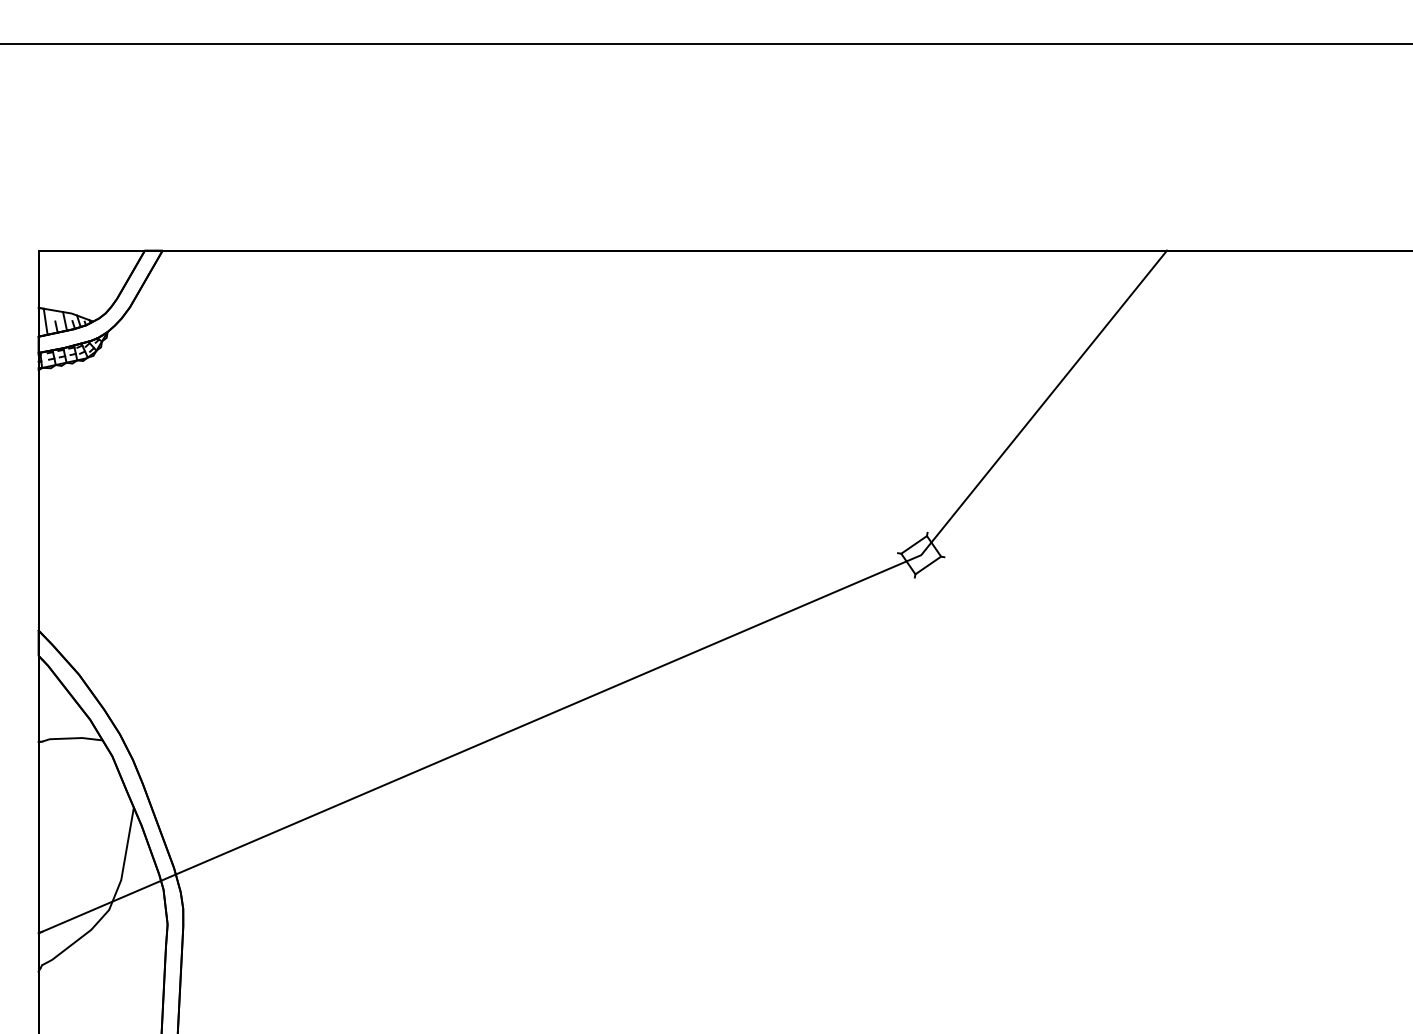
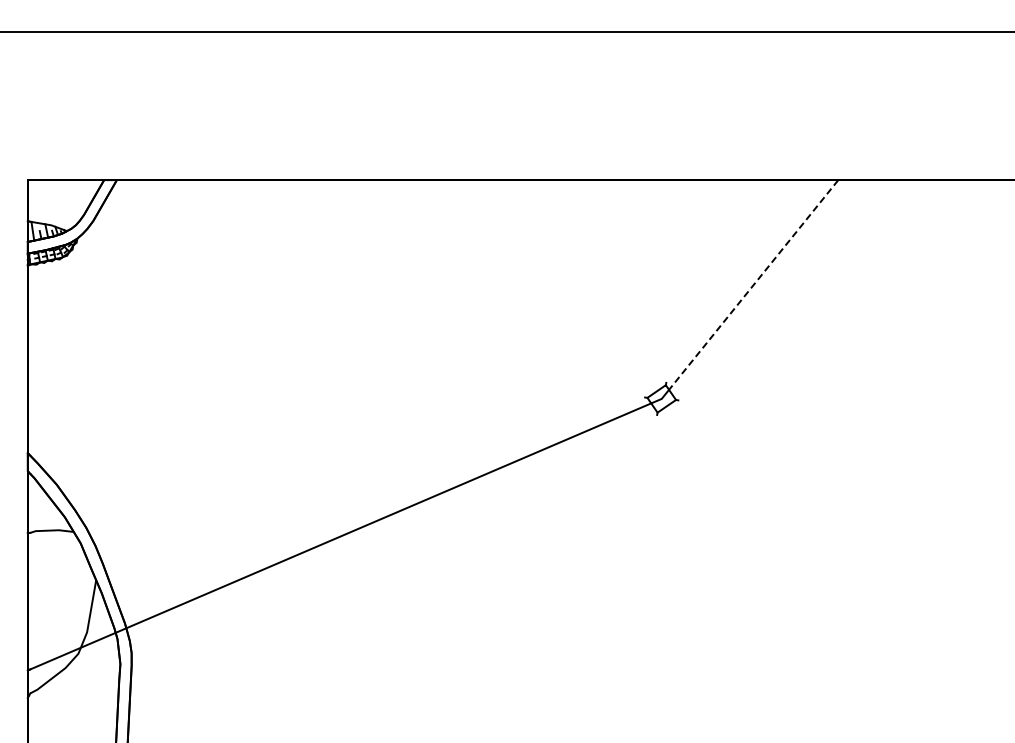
line: (1048, 397) -> (753, 285), solid -> dashed

